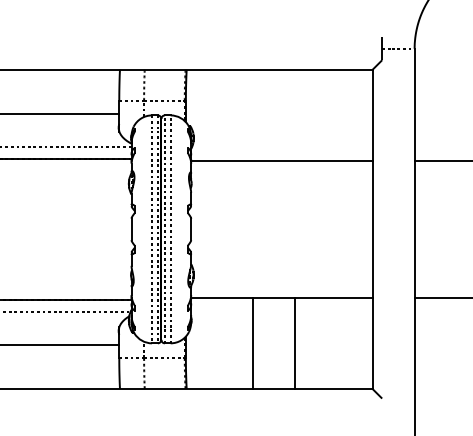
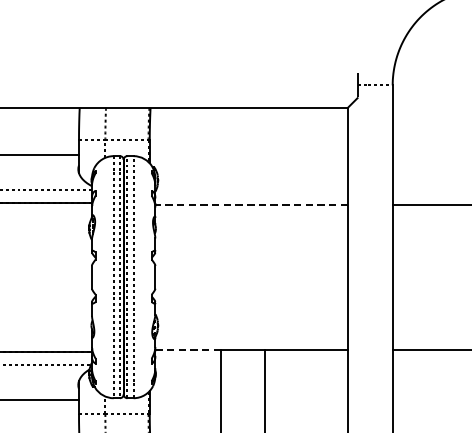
line: (281, 161) -> (251, 205), solid -> dashed
line: (221, 297) -> (187, 349), solid -> dashed

